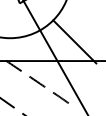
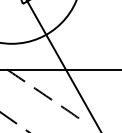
line: (74, 41) -> (85, 47), removed

